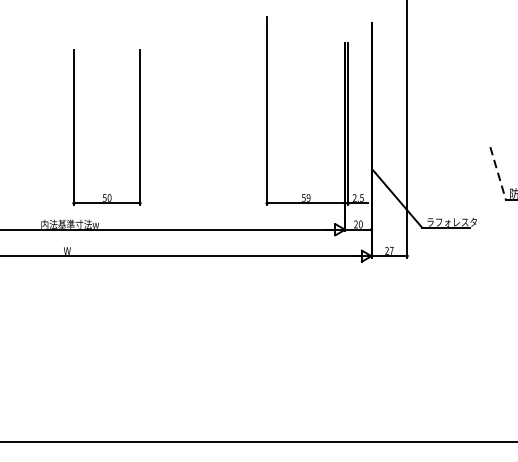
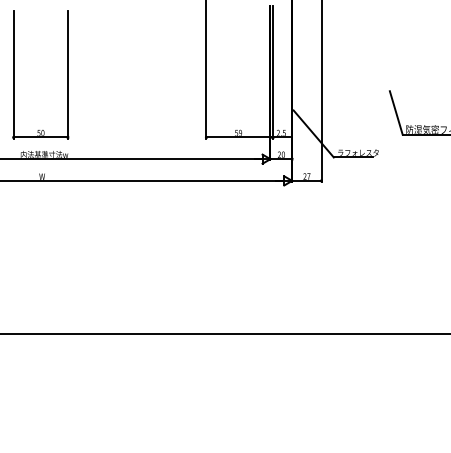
part: (75, 126) -> (14, 74), moved
line: (498, 174) -> (396, 113), dashed -> solid

